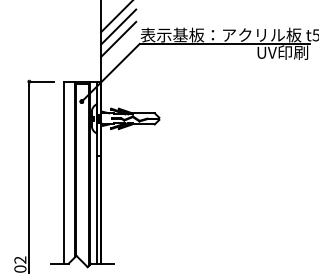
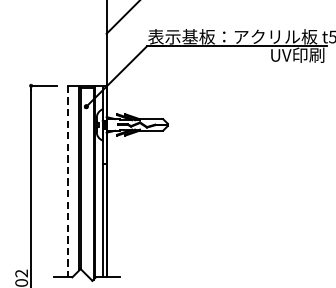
line: (118, 26) -> (124, 27), removed
line: (118, 38) -> (124, 40), removed
line: (64, 173) -> (68, 182), solid -> dashed

